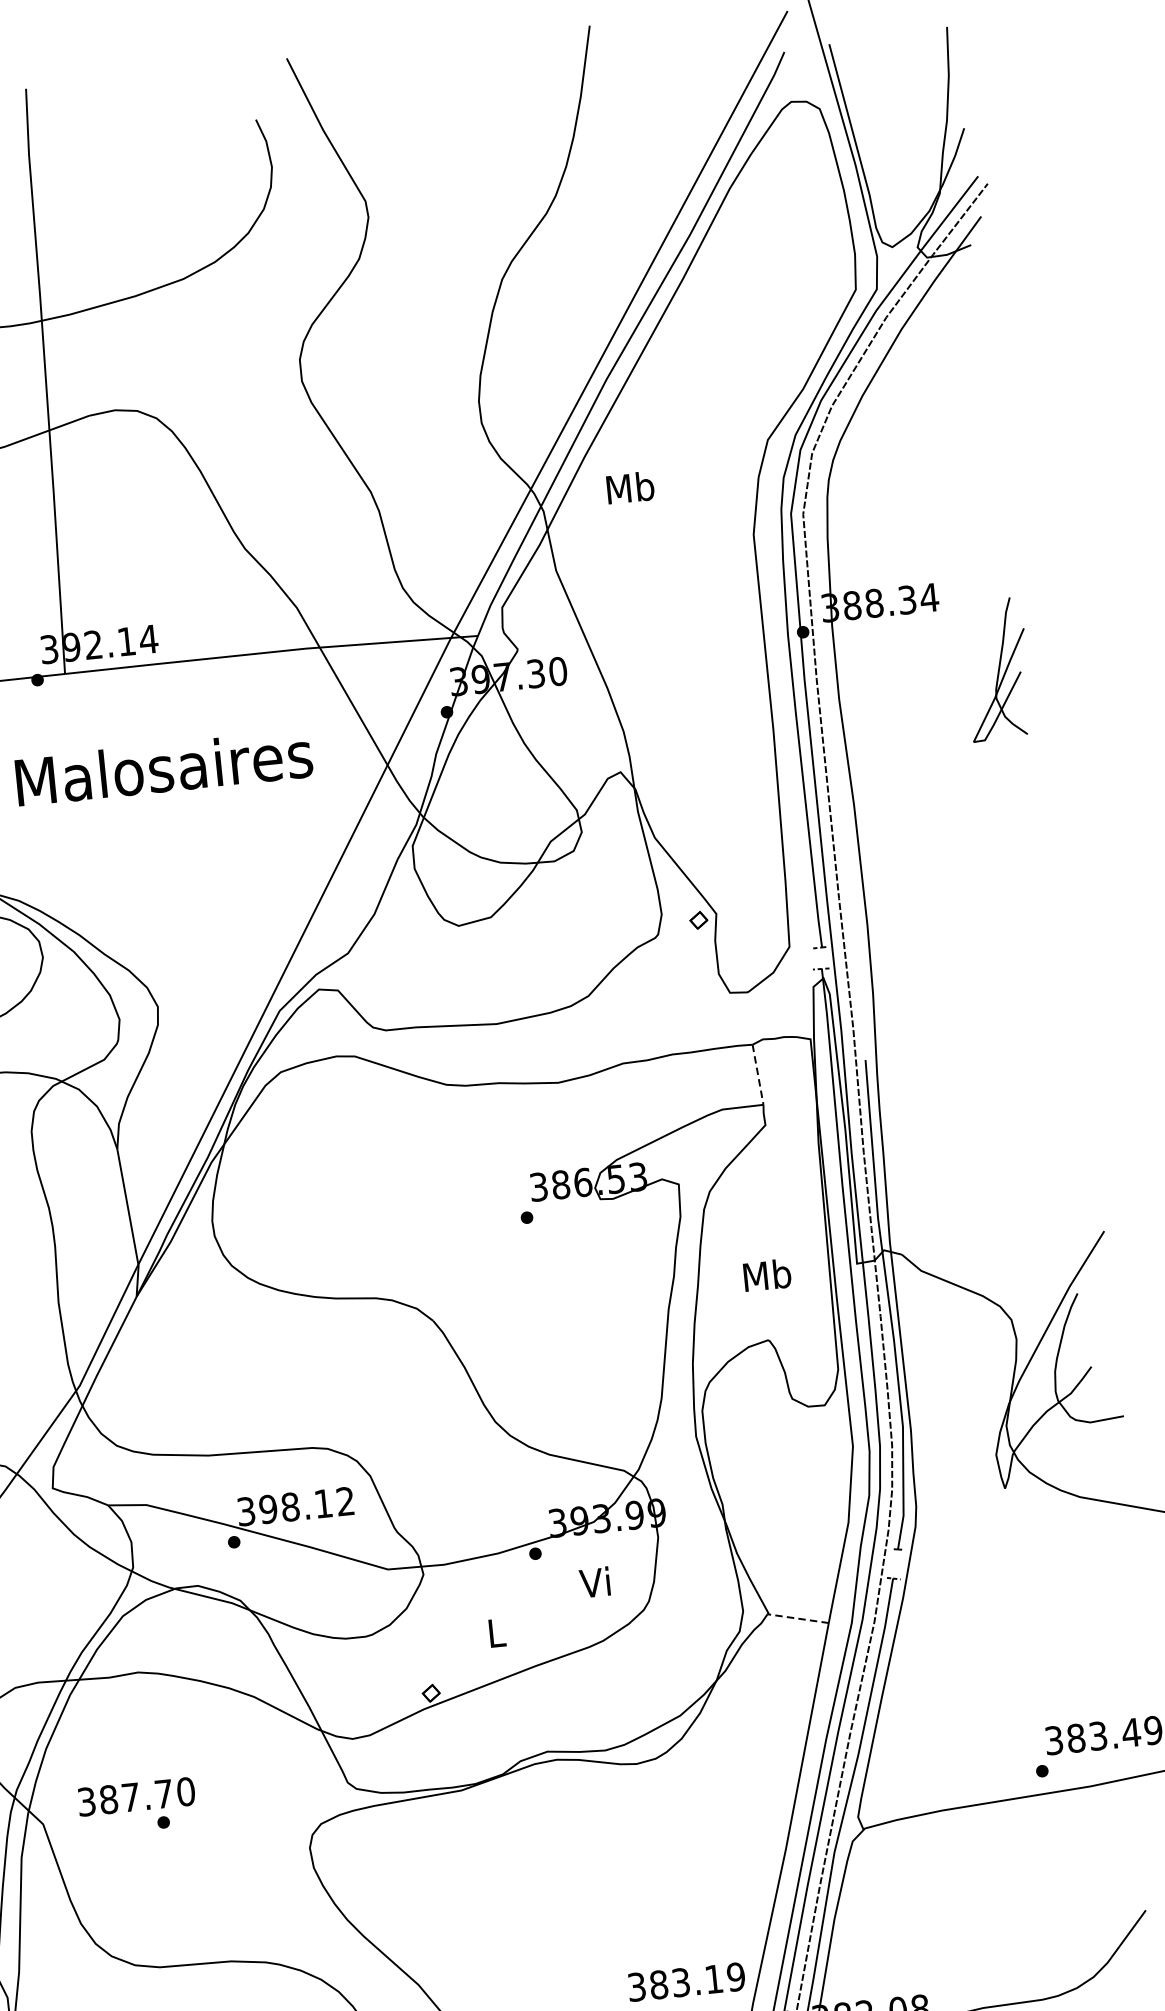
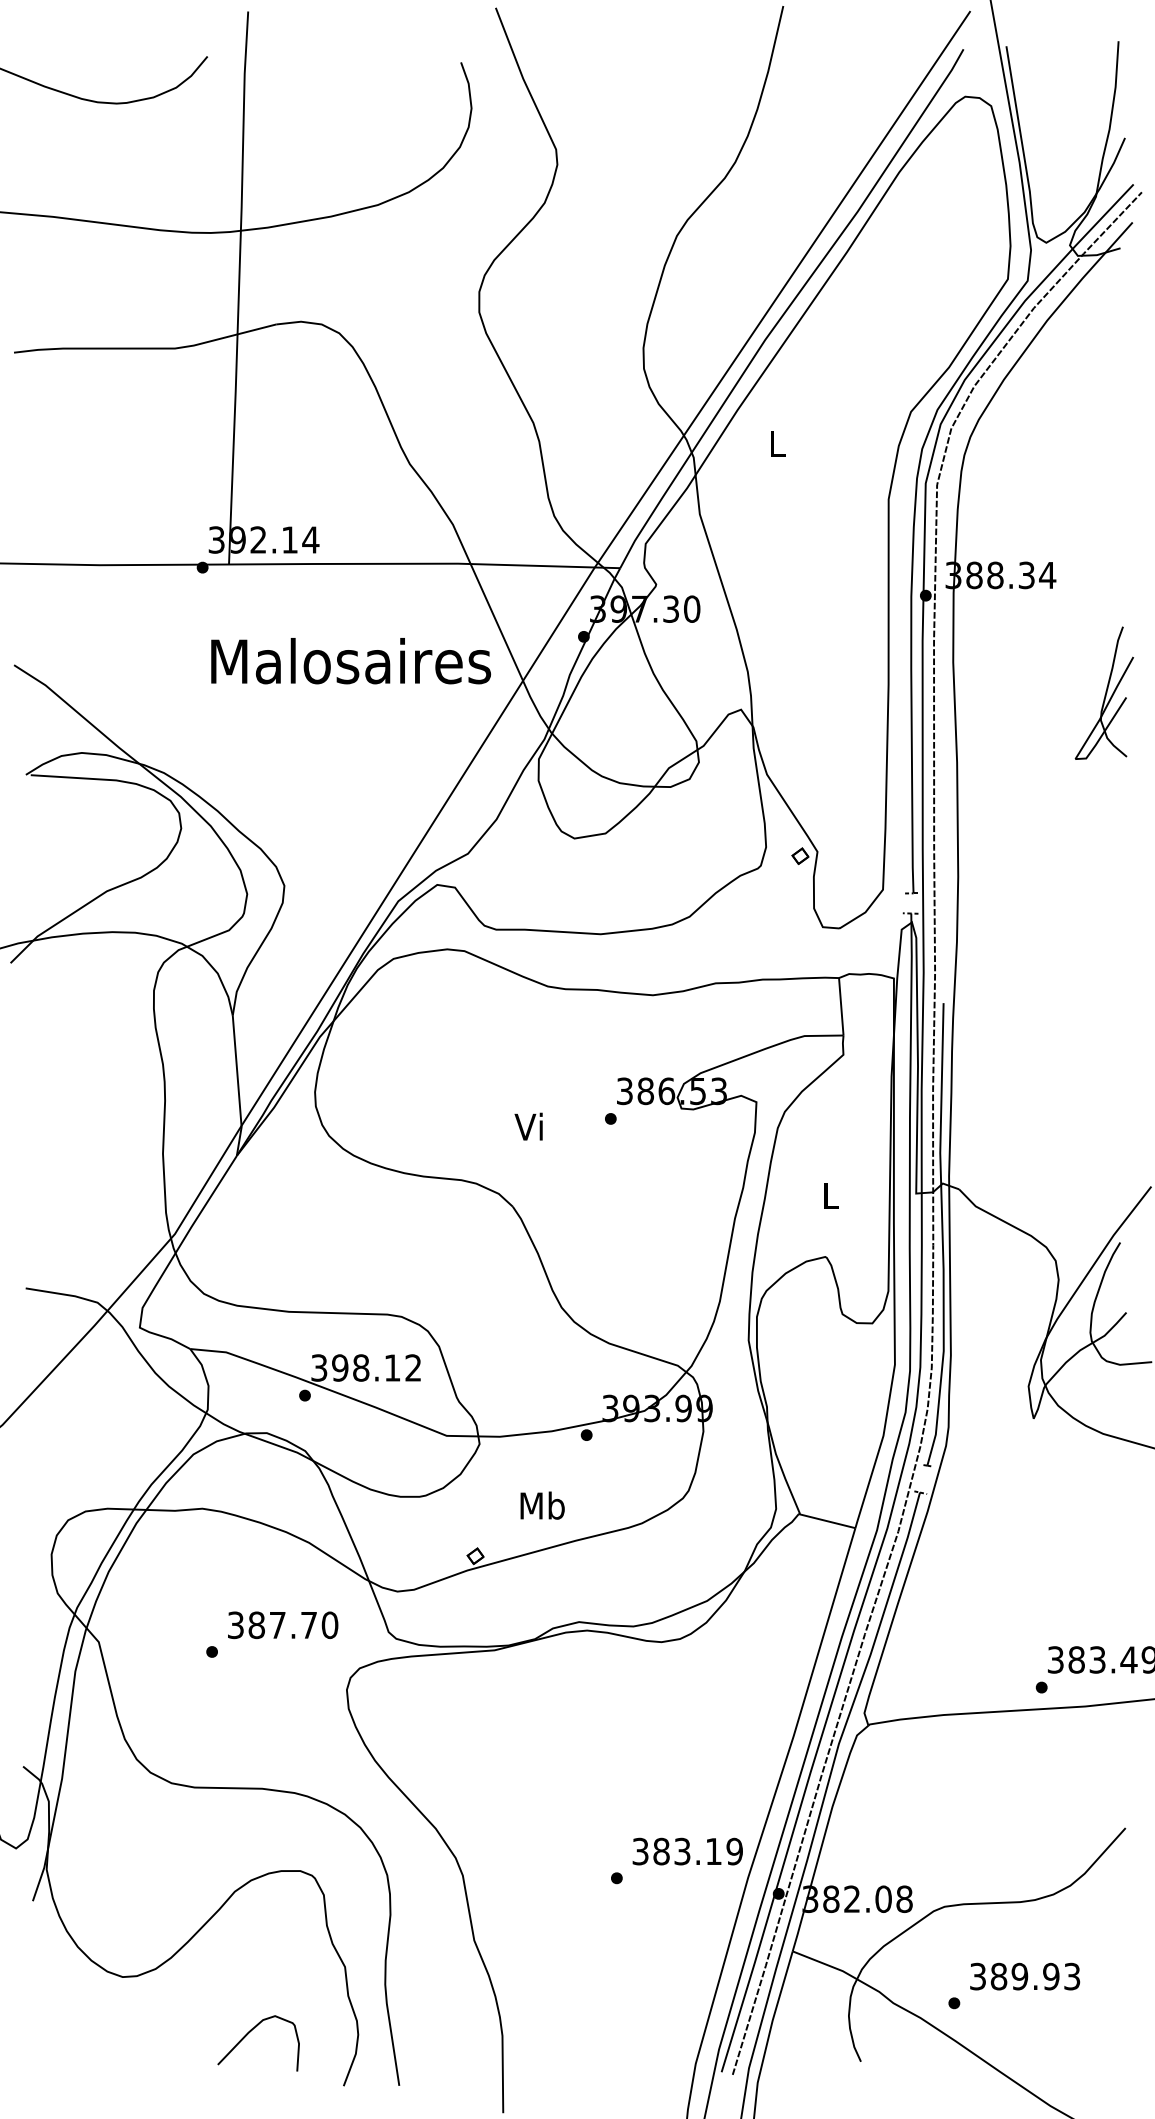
text: (630, 487) -> (777, 443), Mb -> L
part: (996, 668) -> (1103, 692), moved
text: (164, 768) -> (351, 661), moved
line: (758, 1074) -> (841, 1006), dashed -> solid
text: (767, 1274) -> (831, 1195), Mb -> L
text: (594, 1582) -> (528, 1126), moved
line: (797, 1619) -> (826, 1521), dashed -> solid
text: (496, 1632) -> (542, 1505), L -> Mb
text: (137, 1797) -> (283, 1625), moved

